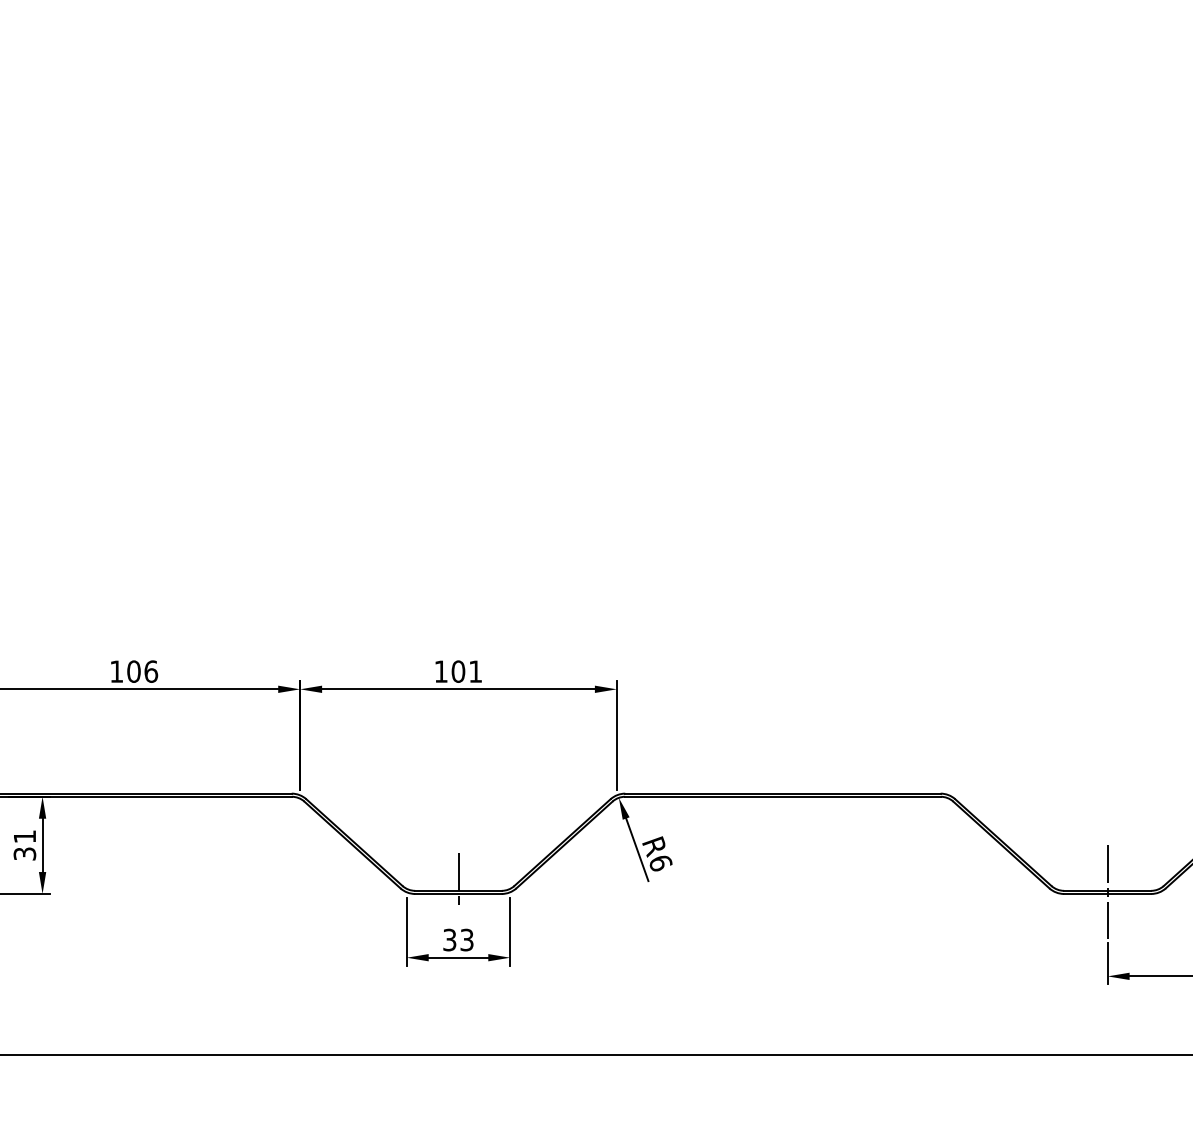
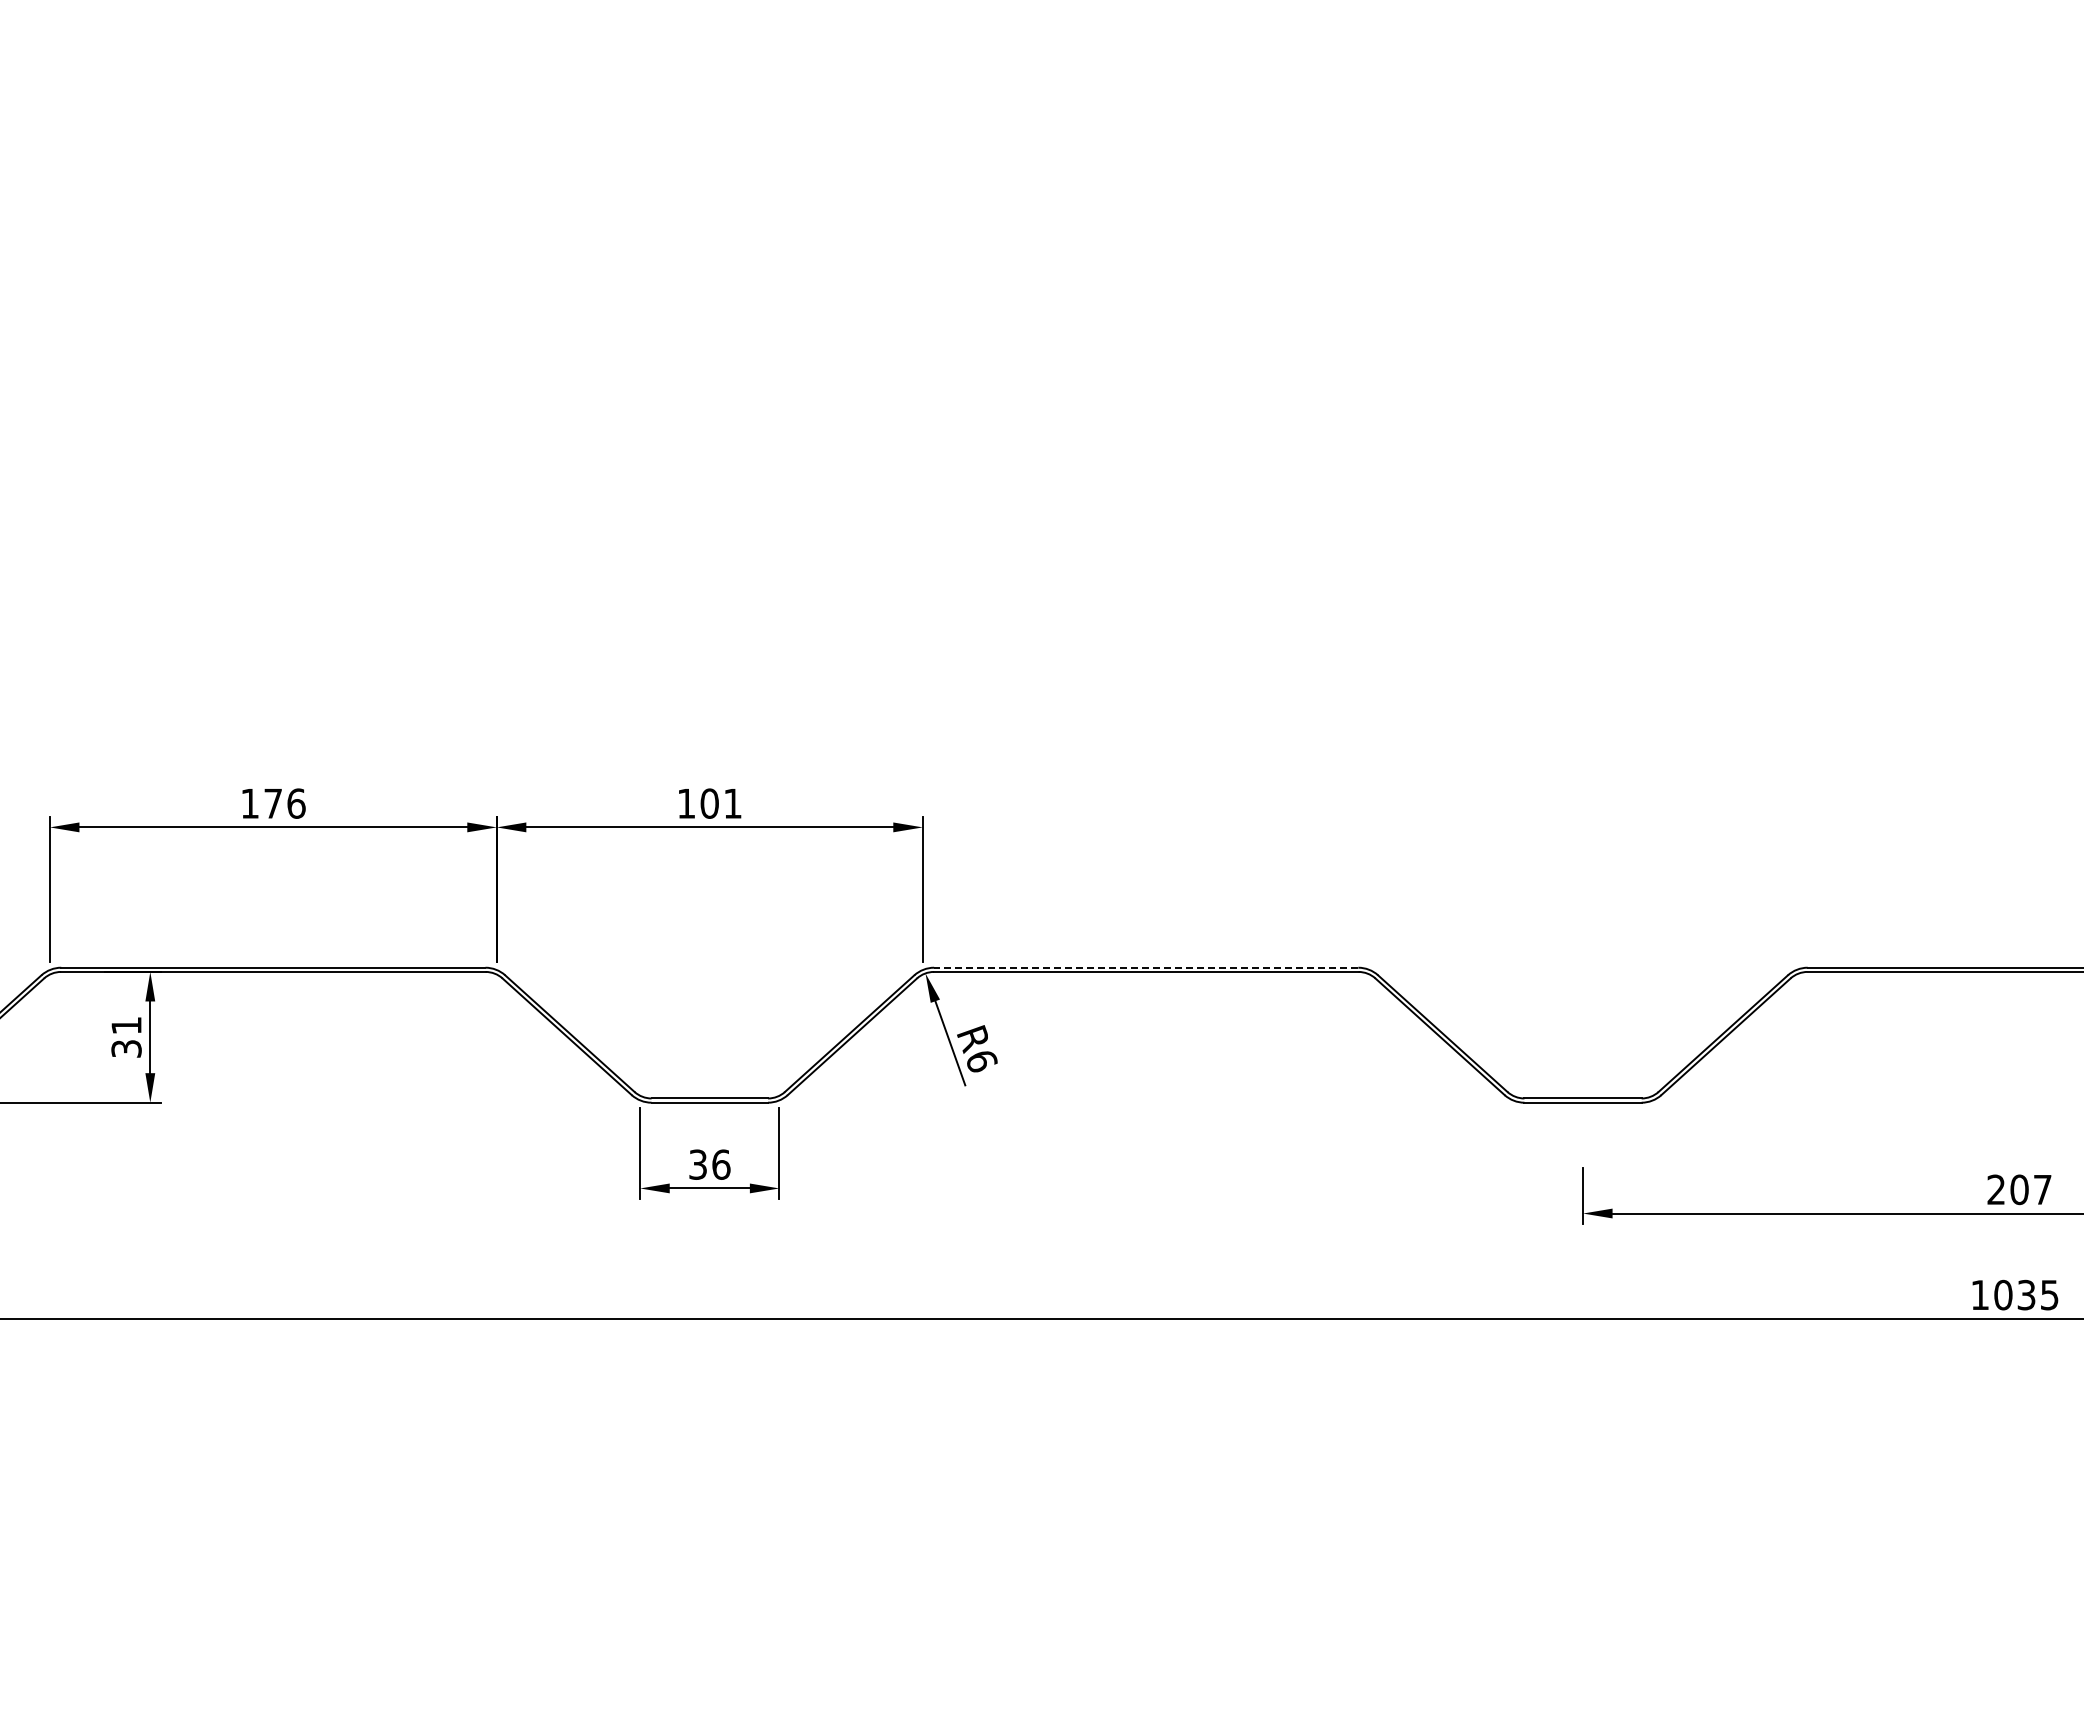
text: (134, 671) -> (273, 803), 106 -> 176
line: (782, 793) -> (1145, 967), solid -> dashed
line: (458, 881) -> (709, 1086), removed
line: (1107, 891) -> (1583, 1099), removed
text: (467, 939) -> (721, 1164), 33 -> 36

